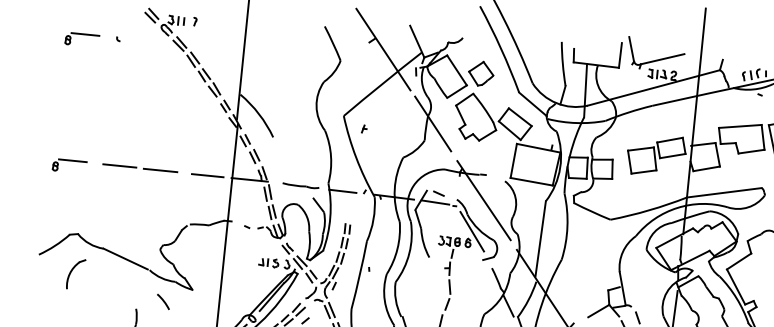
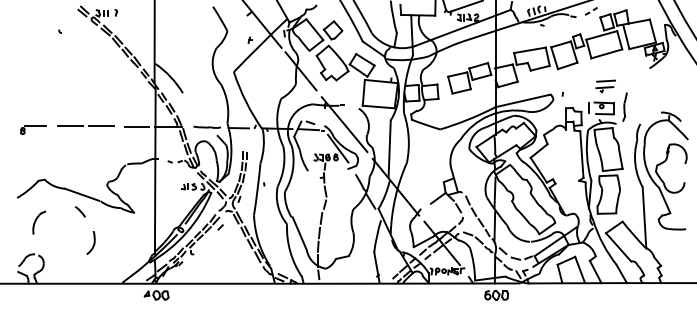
part: (82, 40) -> (33, 35), removed
part: (363, 128) -> (249, 39), moved
part: (76, 273) -> (39, 222), moved
line: (163, 301) -> (80, 211), moved

